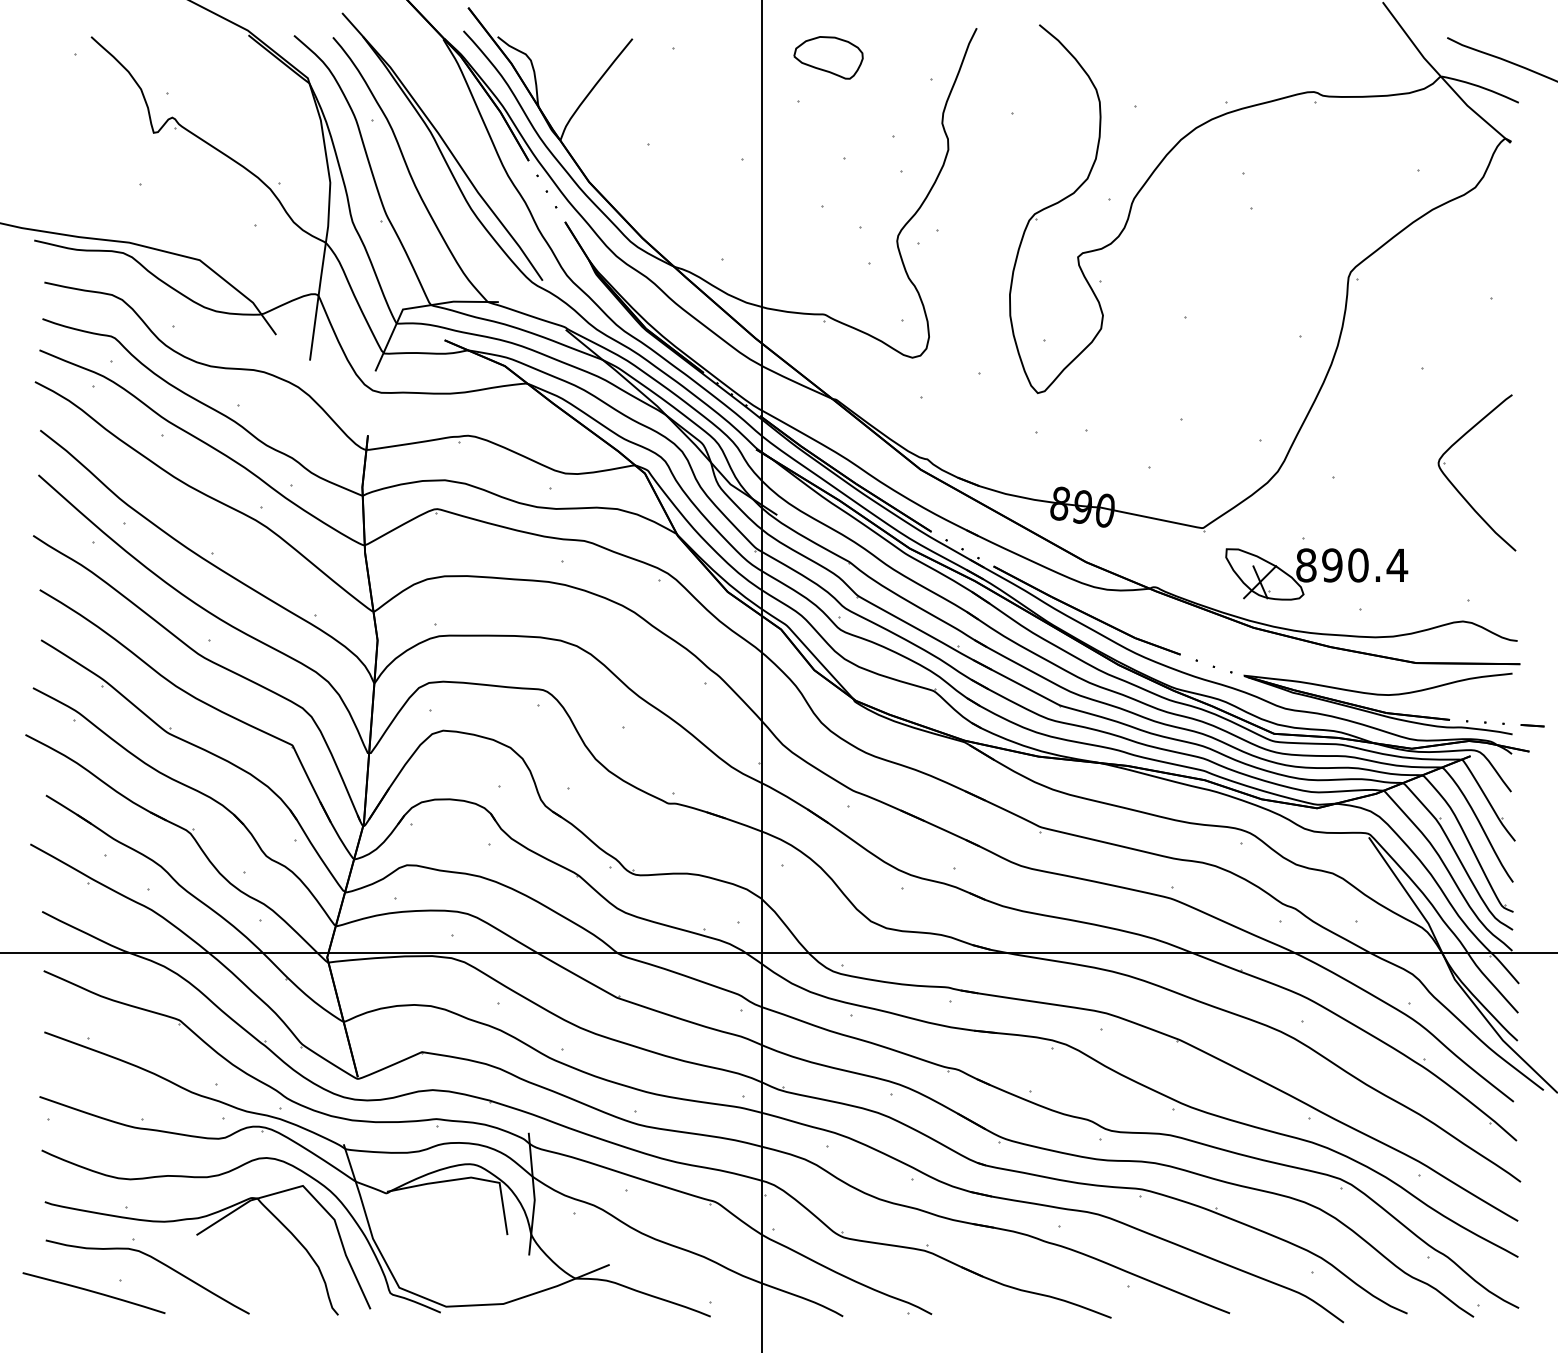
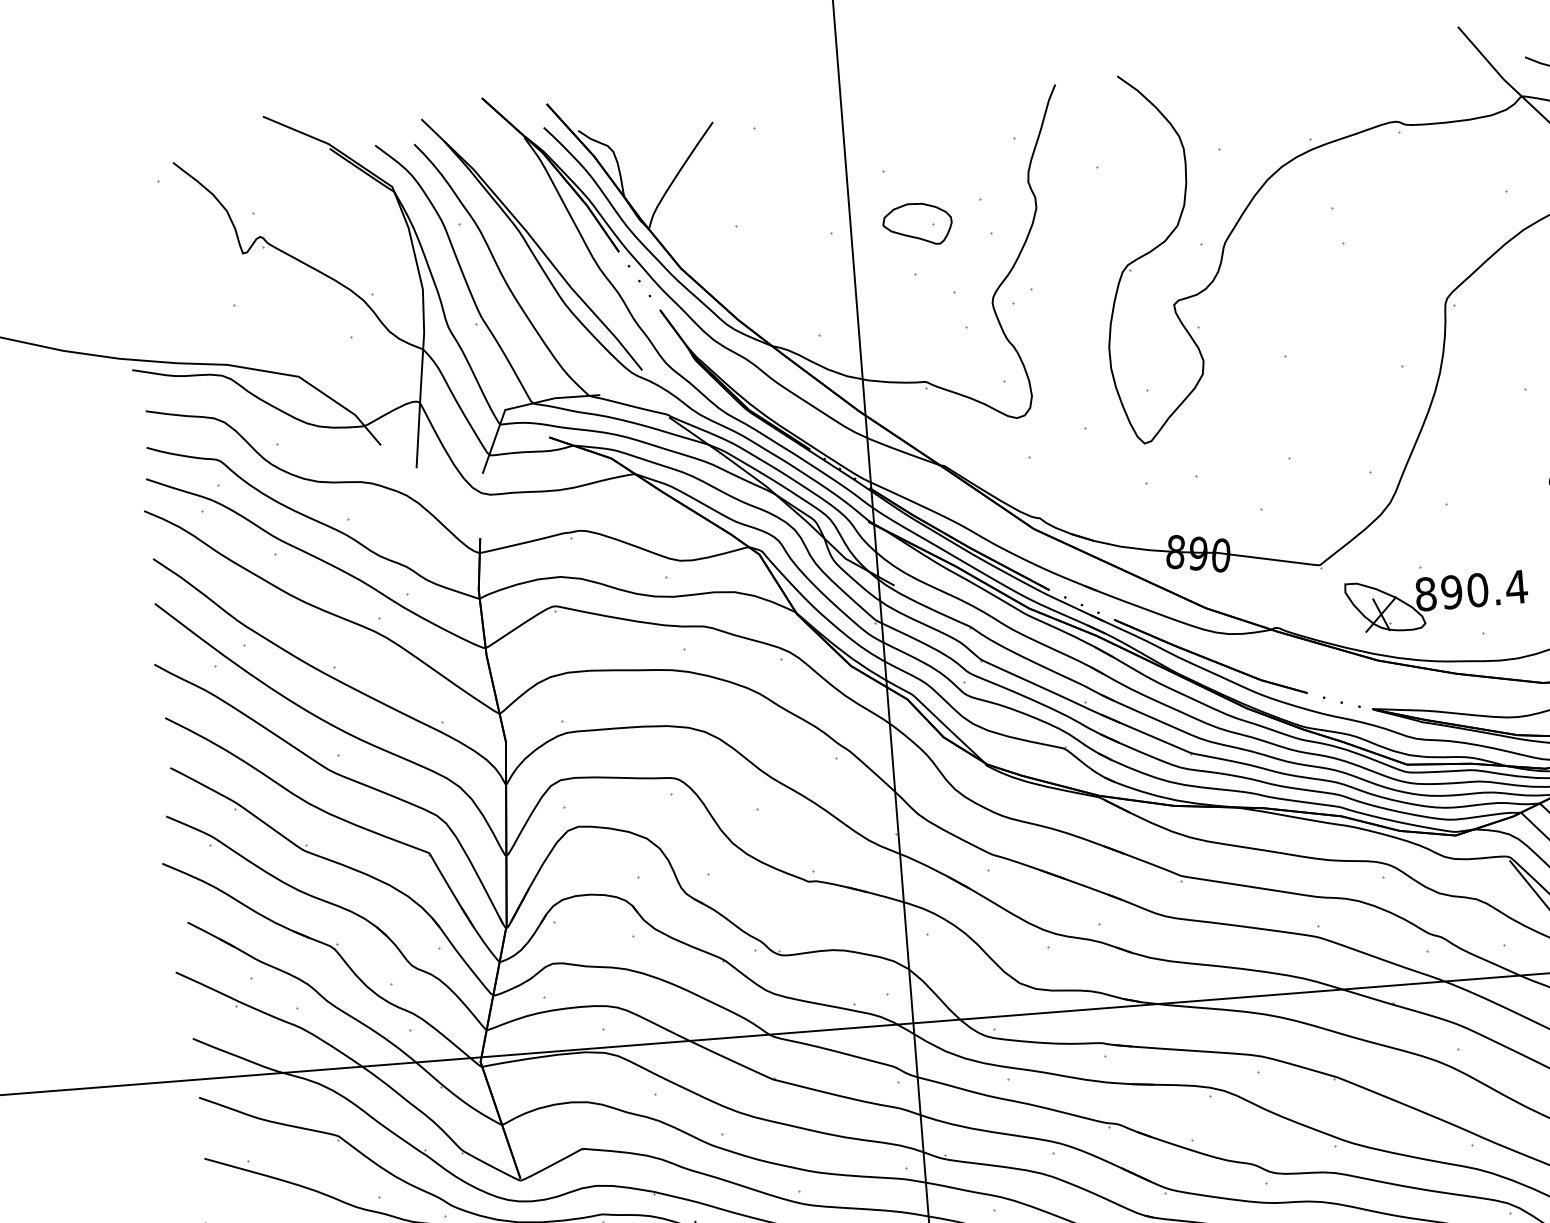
part: (828, 57) -> (917, 224), moved

